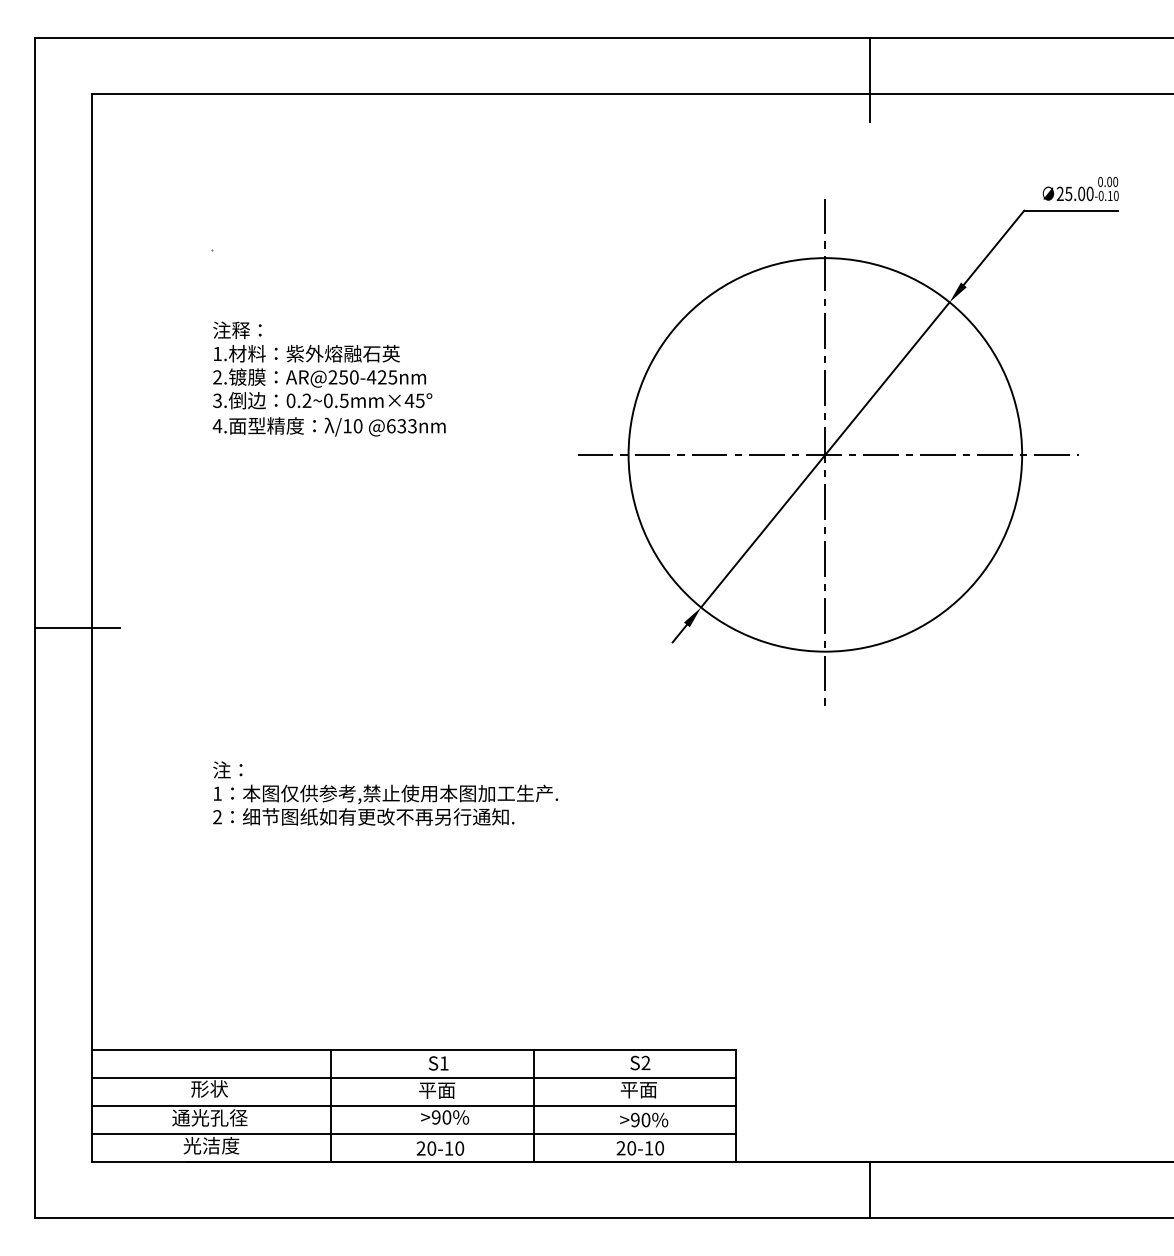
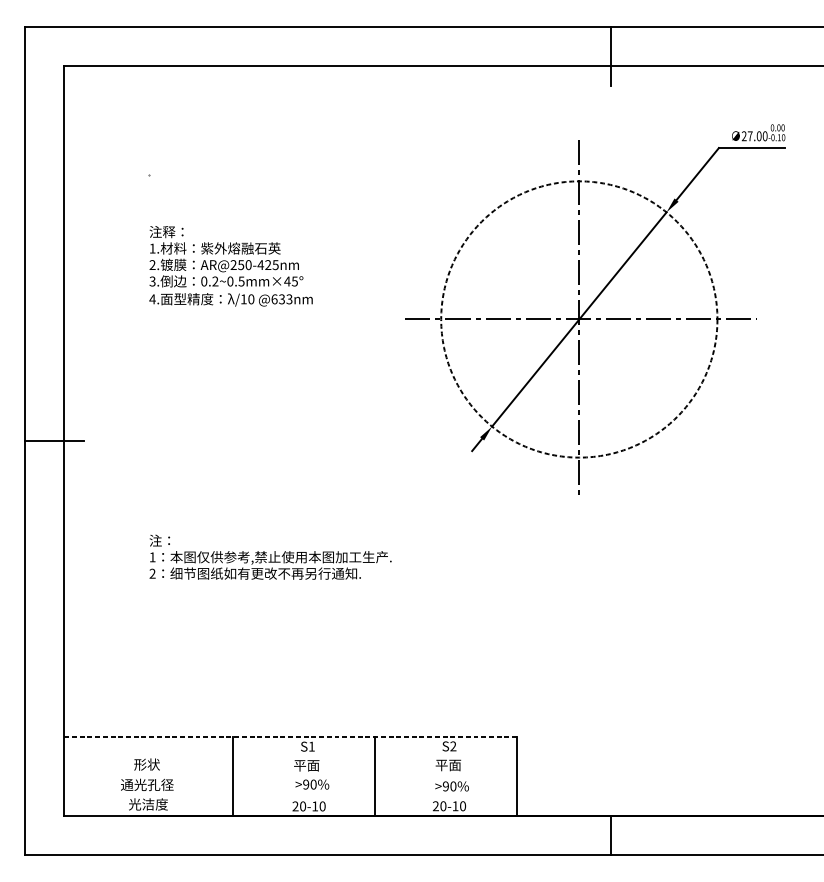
text: (1068, 194) -> (750, 136), 25.00 -> 27.00
circle: (825, 454) -> (579, 319), solid -> dashed
line: (414, 1049) -> (290, 736), solid -> dashed
line: (413, 1077) -> (290, 756), removed
line: (413, 1105) -> (290, 776), removed
line: (413, 1133) -> (290, 795), removed

